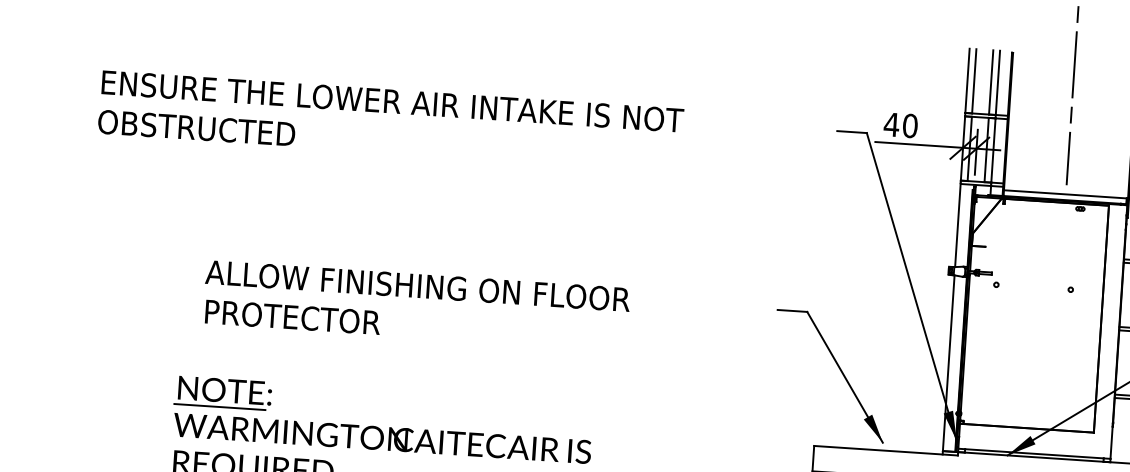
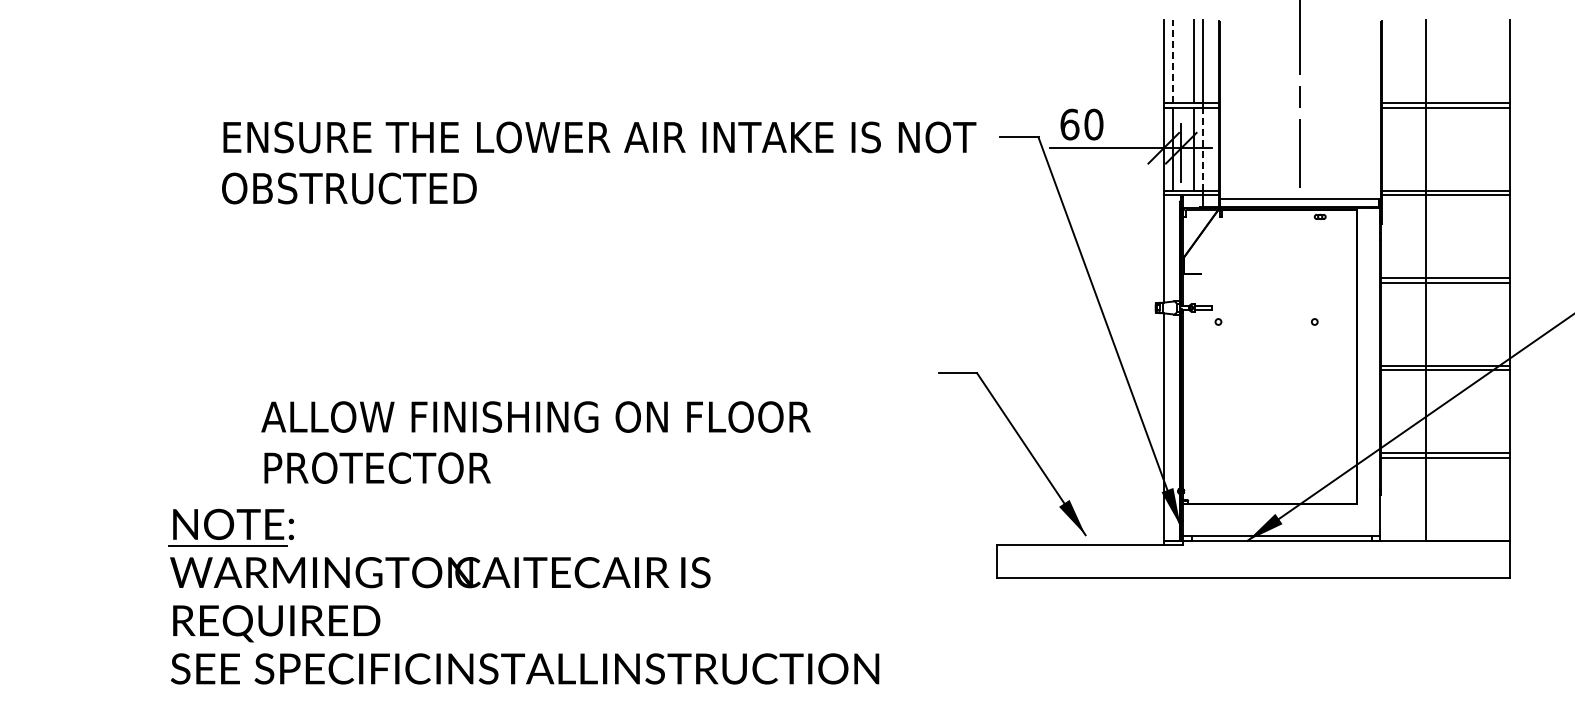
line: (974, 81) -> (1172, 61), solid -> dashed
text: (391, 120) -> (599, 162), moved
text: (891, 124) -> (1069, 124), 40 -> 60
line: (993, 150) -> (1203, 149), solid -> dashed
text: (416, 305) -> (535, 442), moved

